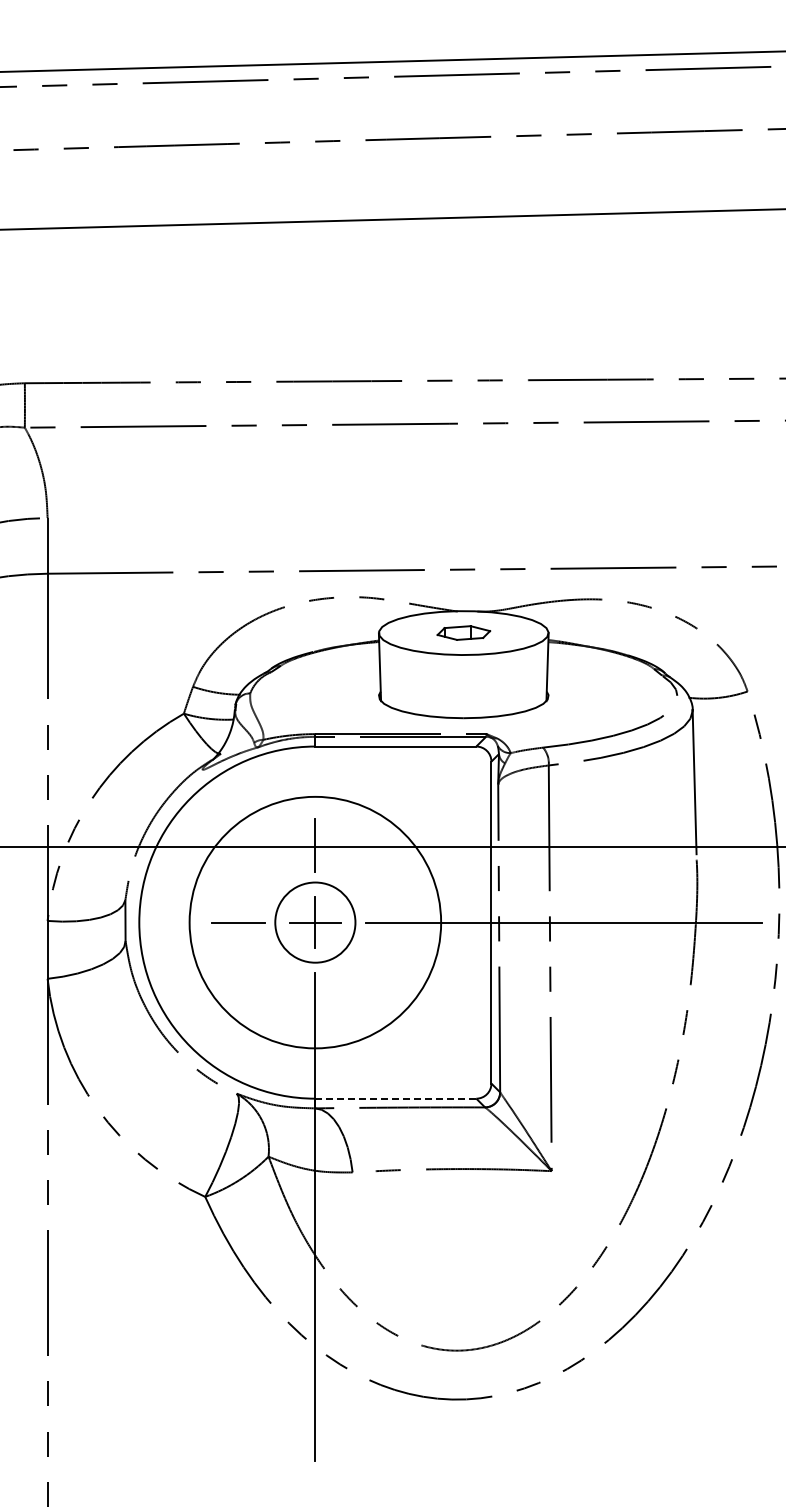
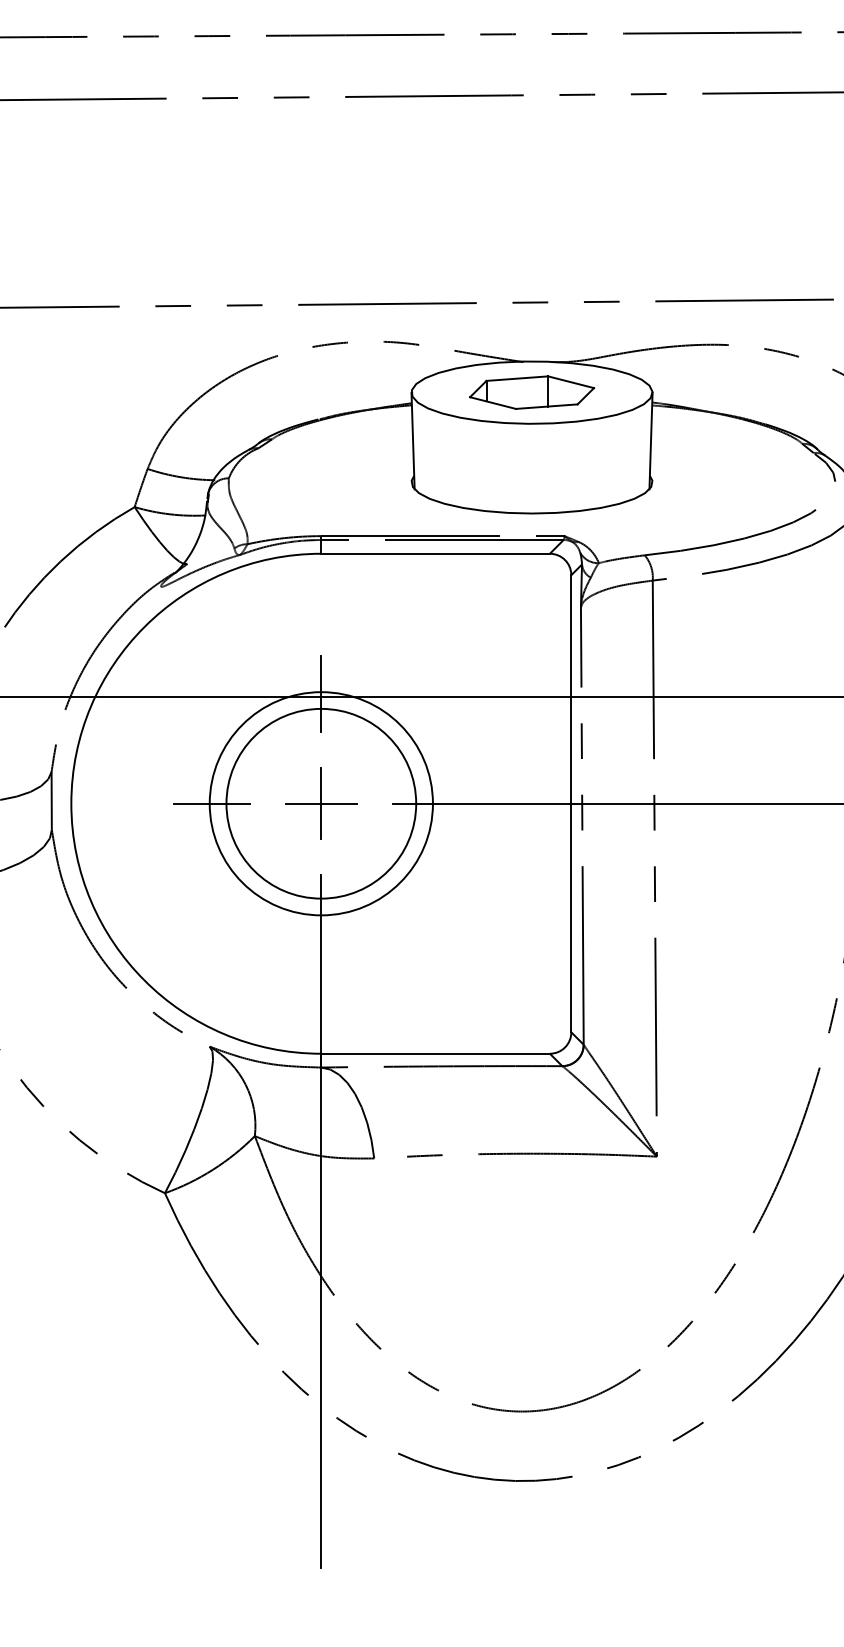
part: (463, 632) -> (531, 391), size x1.67
circle: (314, 922) -> (320, 803), size x0.62
circle: (315, 922) -> (321, 803), size x1.67
line: (396, 1098) -> (436, 1053), dashed -> solid

